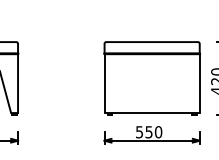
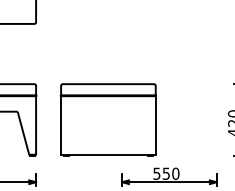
part: (151, 77) -> (107, 119), moved

